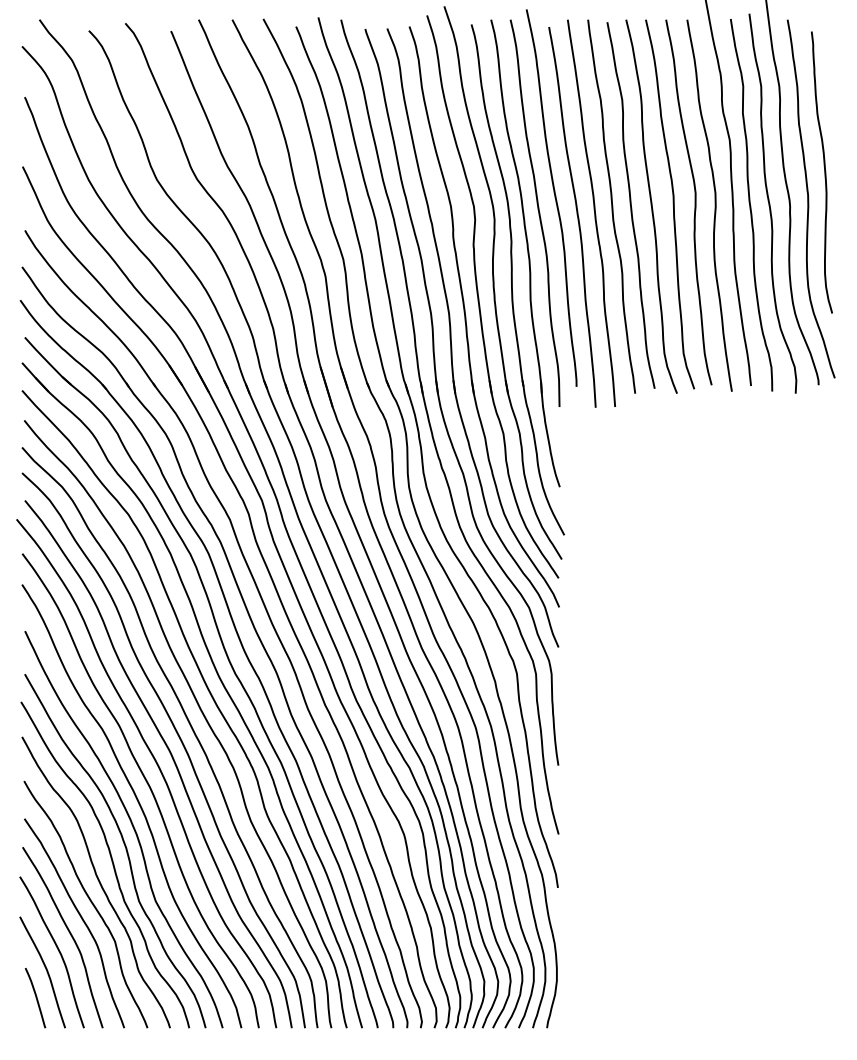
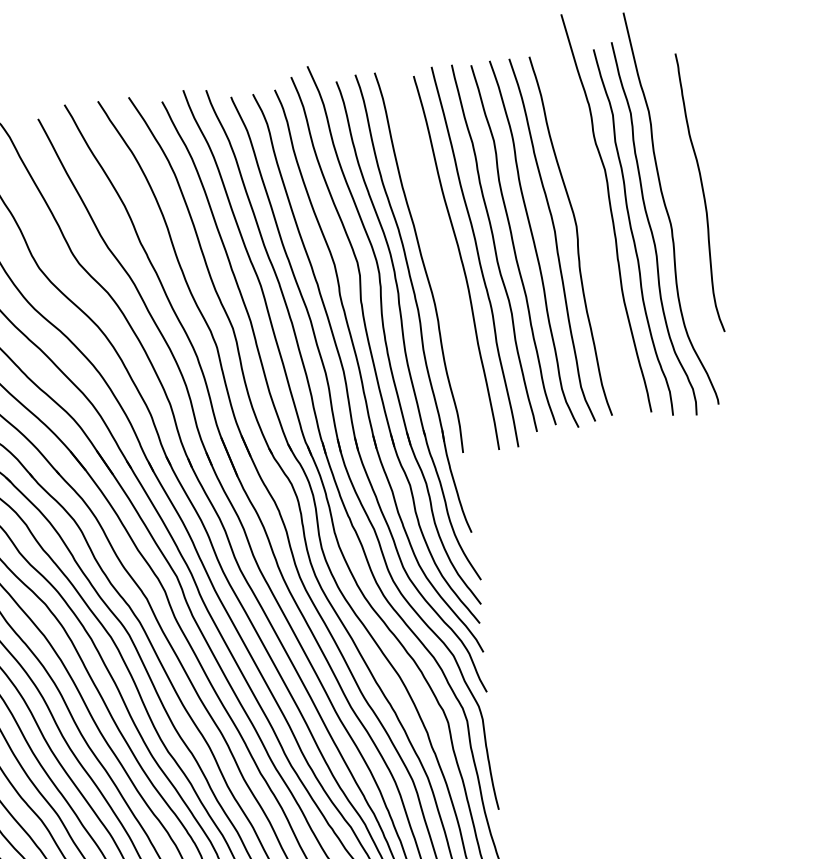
curve: (554, 197) -> (436, 245), removed
curve: (809, 198) -> (690, 219), removed
curve: (714, 205) -> (596, 236), removed

